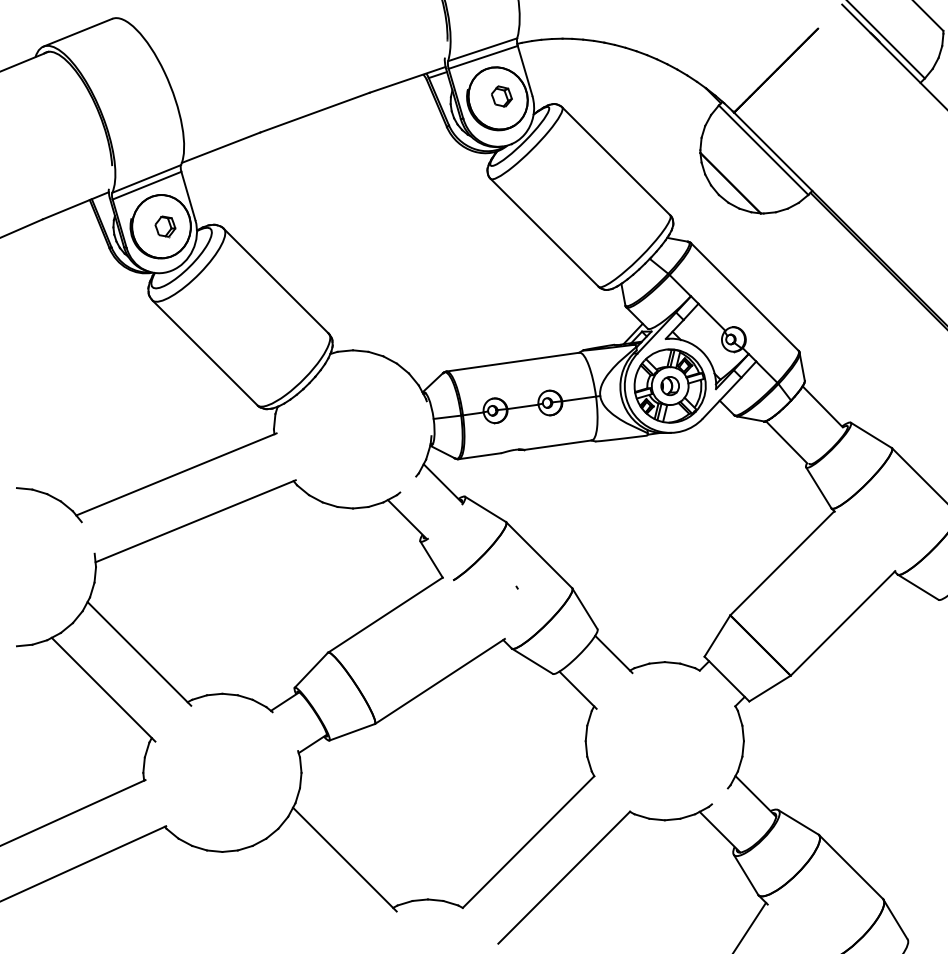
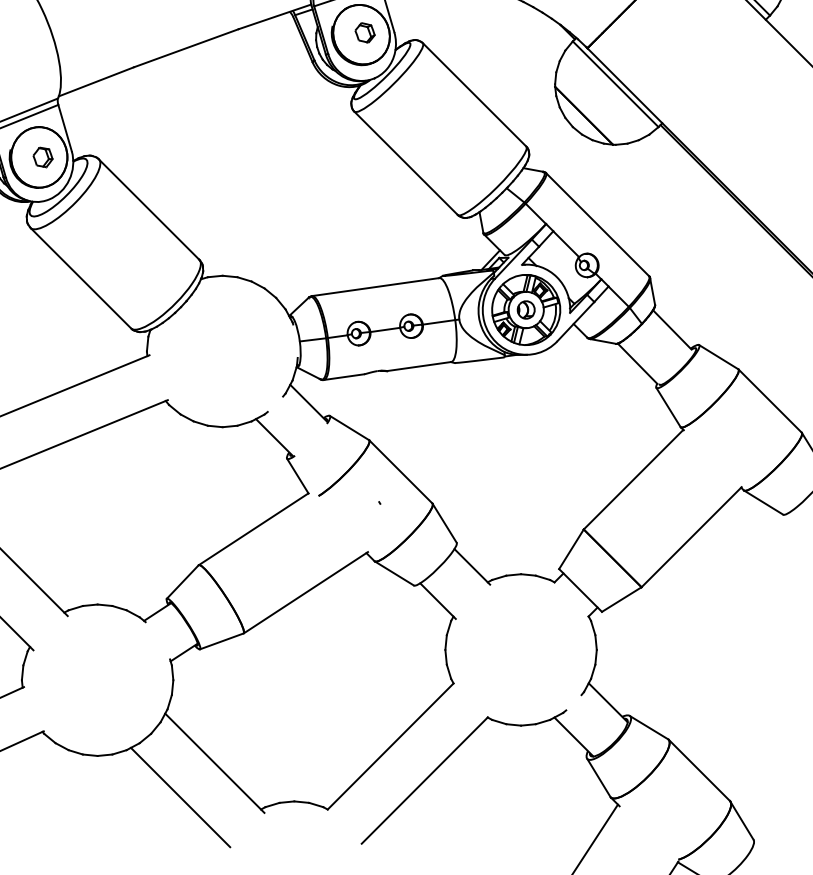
line: (308, 895) -> (180, 797), added

